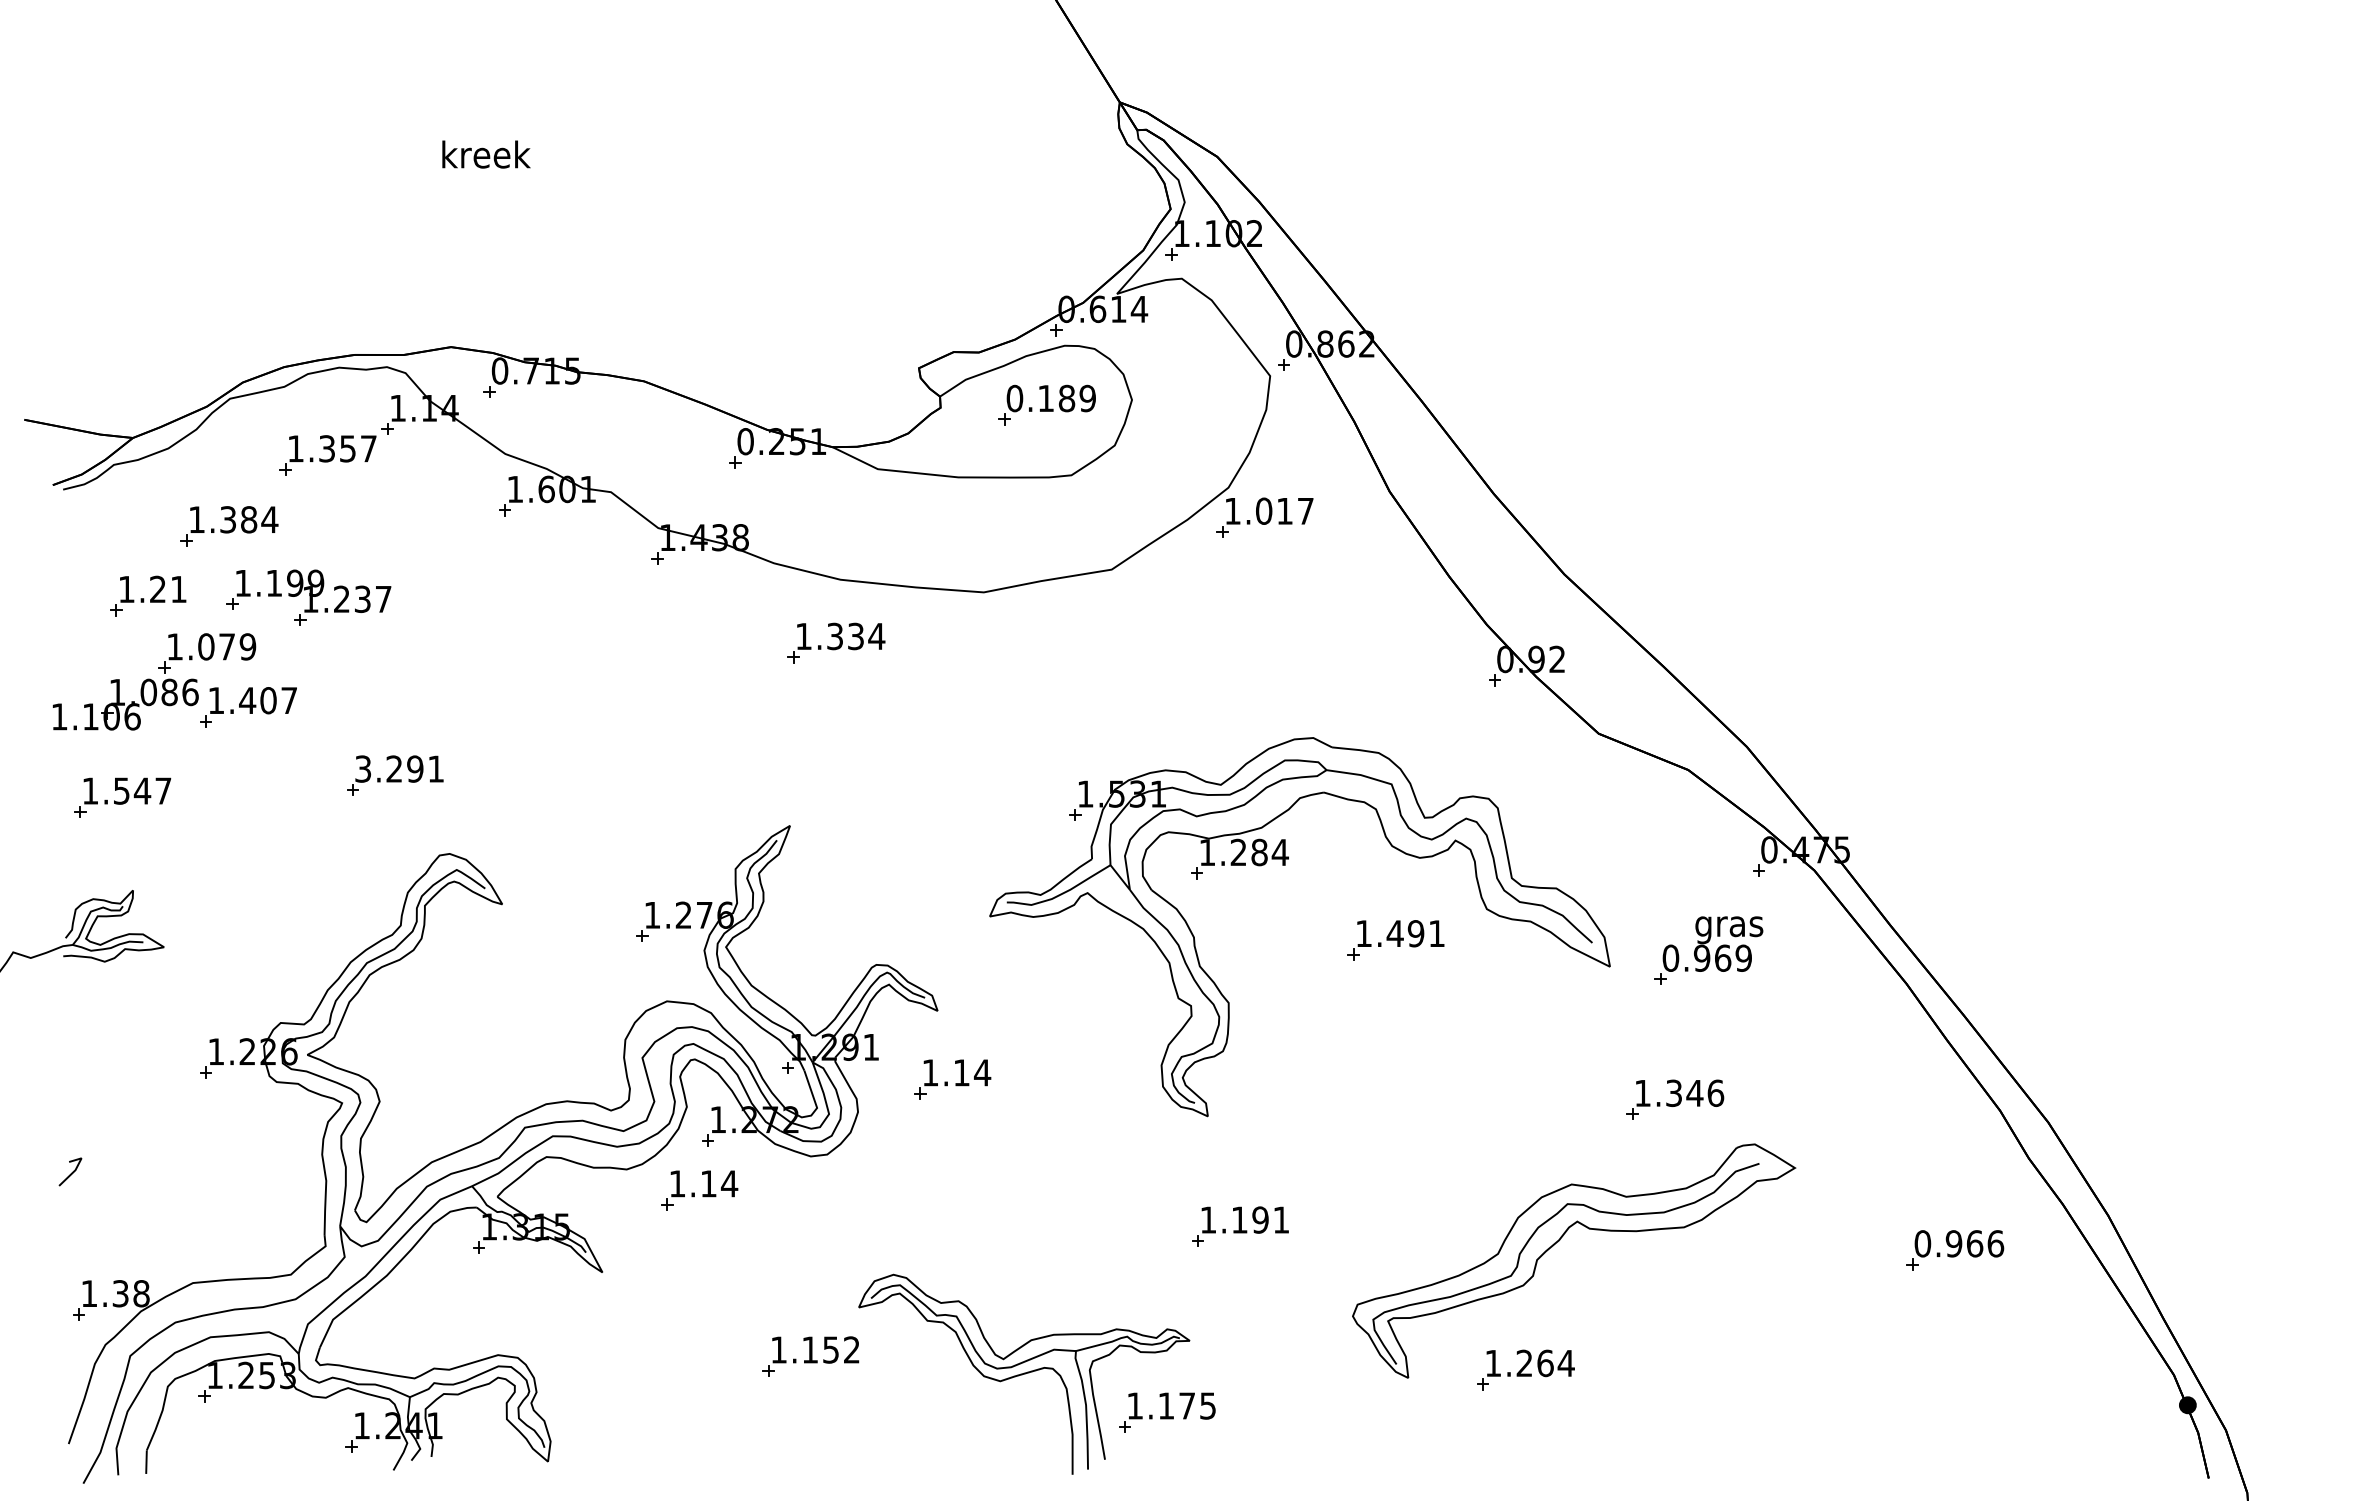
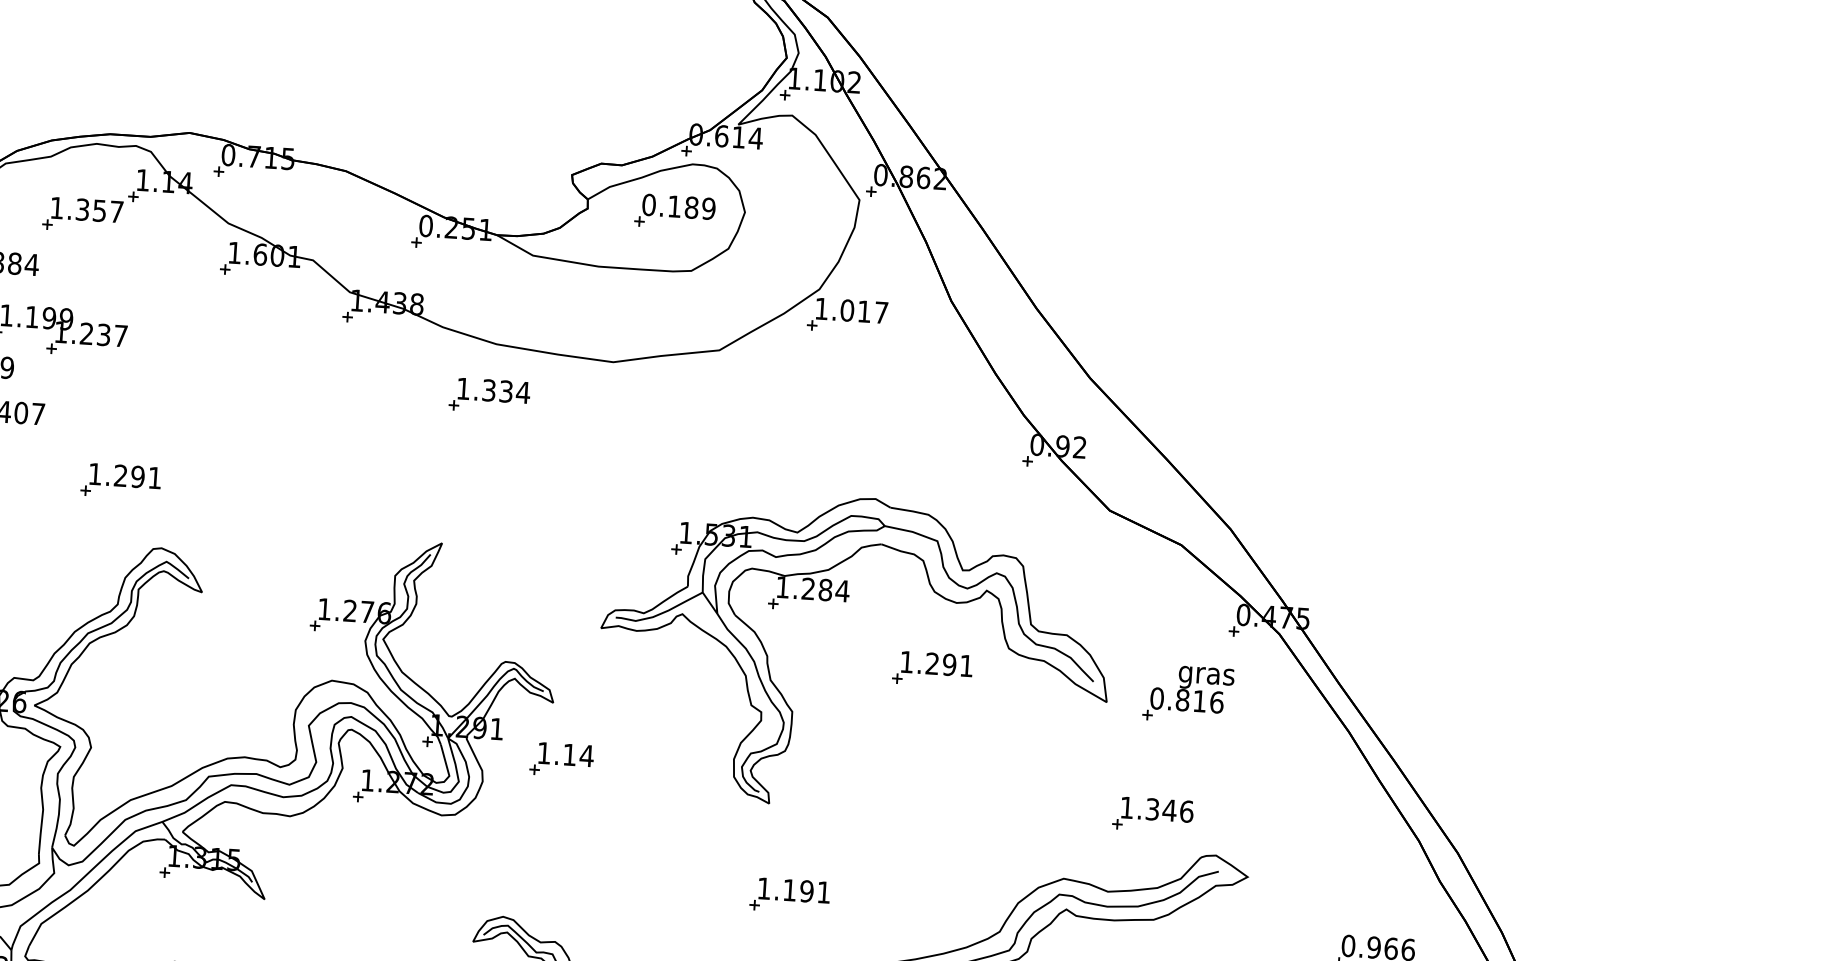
text: (363, 768) -> (95, 473), 3.291 -> 1.291
text: (1394, 933) -> (931, 663), 1.491 -> 1.291
text: (1722, 957) -> (1199, 700), 0.969 -> 0.816
part: (699, 1190) -> (348, 837), removed

